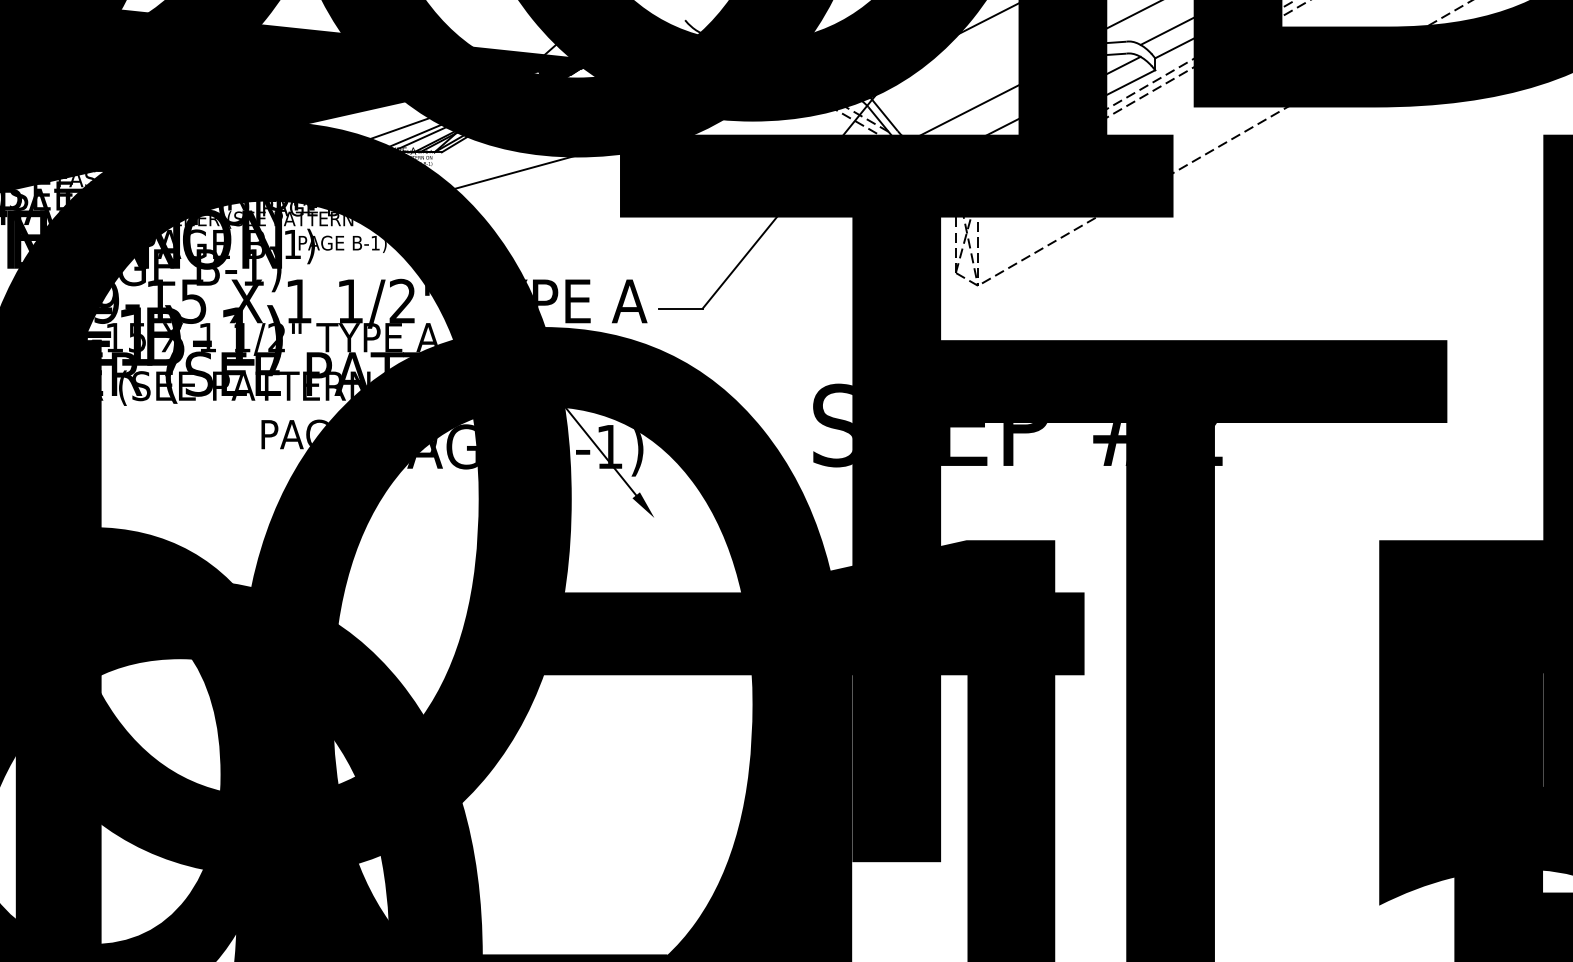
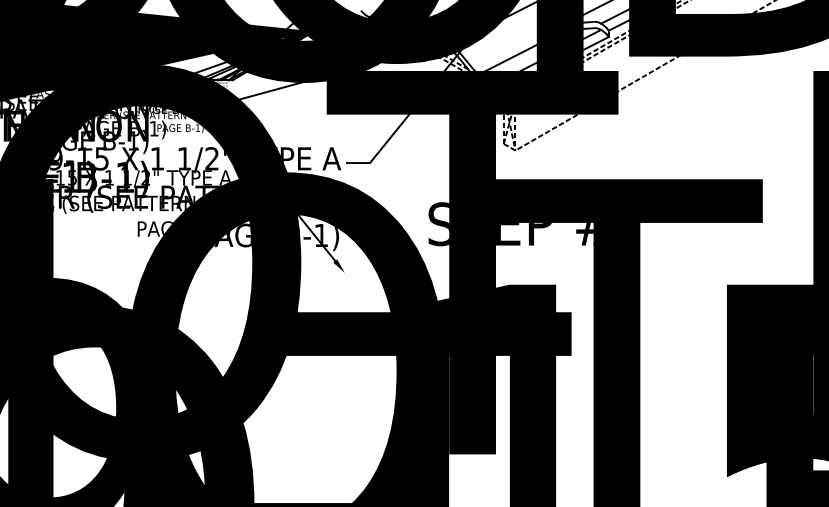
text: (1219, 444) -> (642, 234), #2 -> #7

